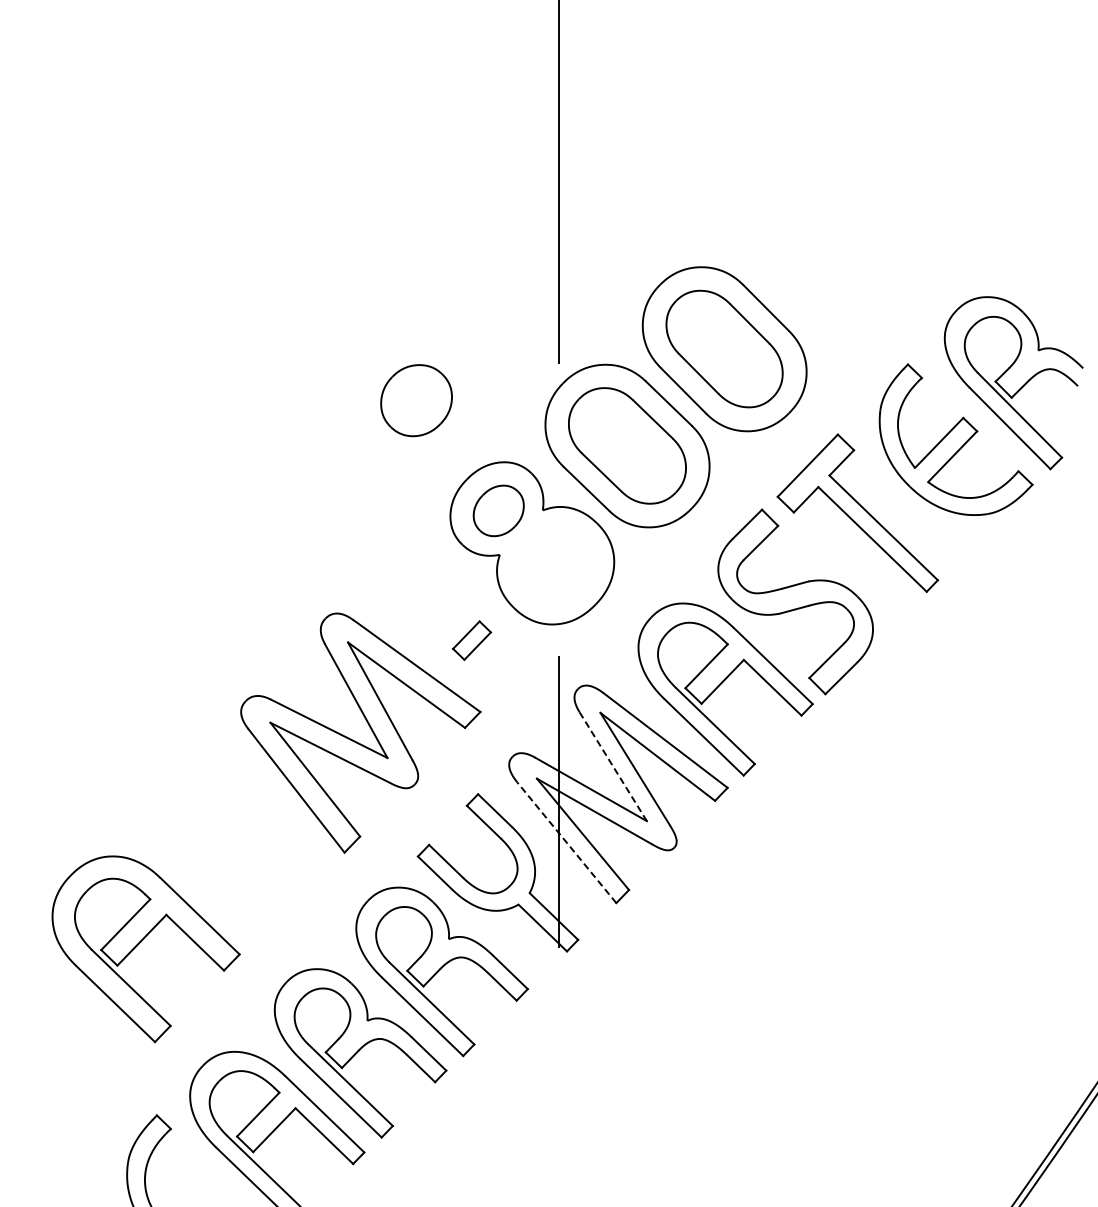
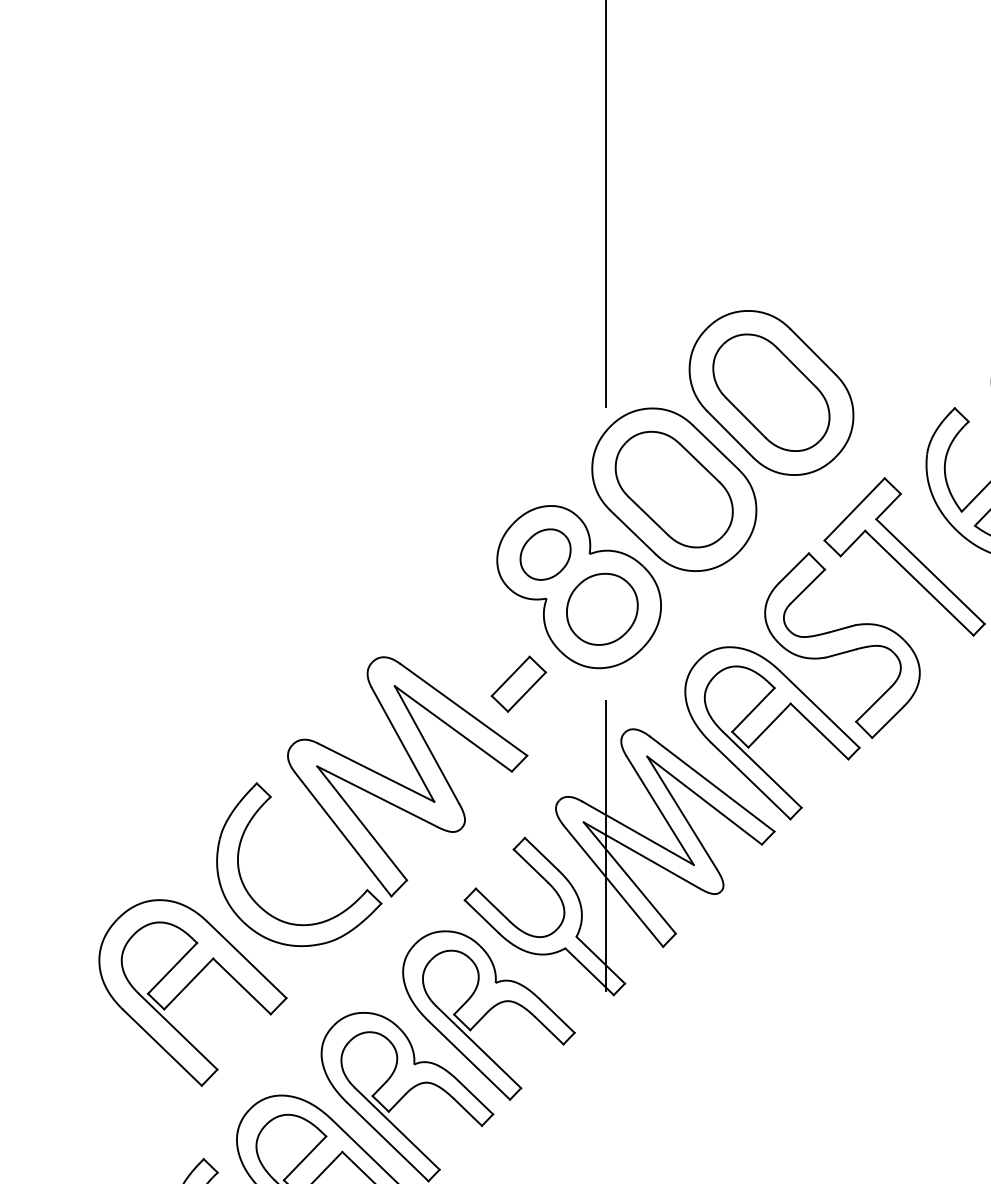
part: (416, 400) -> (602, 609), moved
part: (471, 640) -> (518, 684), size x1.43
line: (613, 766) -> (660, 810), dashed -> solid
line: (566, 842) -> (613, 886), dashed -> solid
part: (209, 857) -> (256, 901), added

